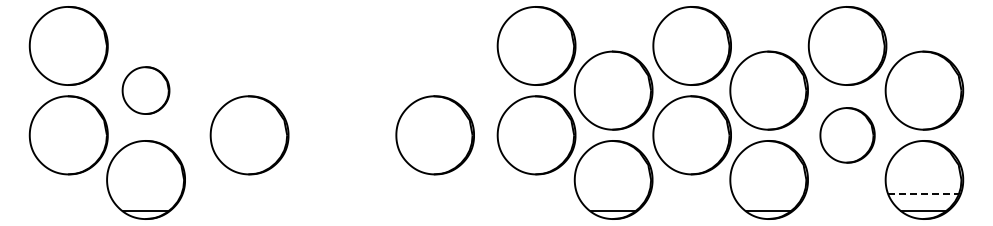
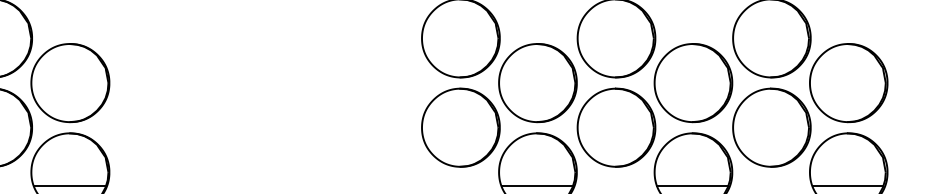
part: (145, 90) -> (69, 82), size x1.67
part: (249, 135) -> (173, 127), removed
part: (434, 135) -> (358, 127), removed
part: (847, 135) -> (771, 127), size x1.43
line: (145, 193) -> (69, 185), added
line: (612, 193) -> (536, 185), added
line: (767, 193) -> (691, 185), added
line: (924, 193) -> (848, 185), dashed -> solid

